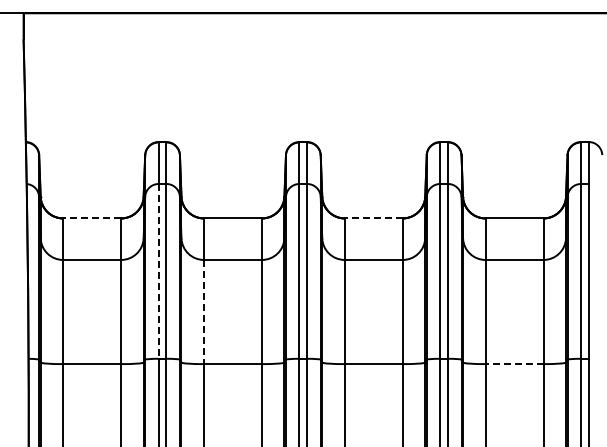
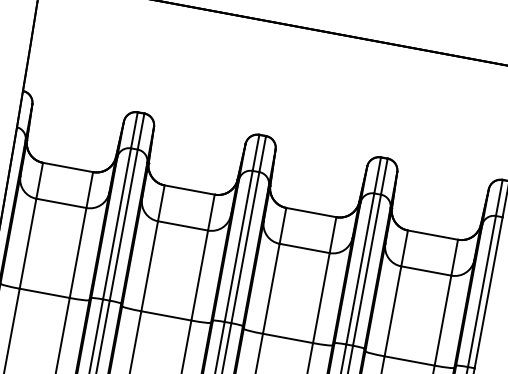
line: (92, 218) -> (68, 167), dashed -> solid
line: (373, 218) -> (311, 212), dashed -> solid
line: (158, 271) -> (116, 223), dashed -> solid
line: (203, 312) -> (149, 266), dashed -> solid
line: (514, 364) -> (409, 361), dashed -> solid

